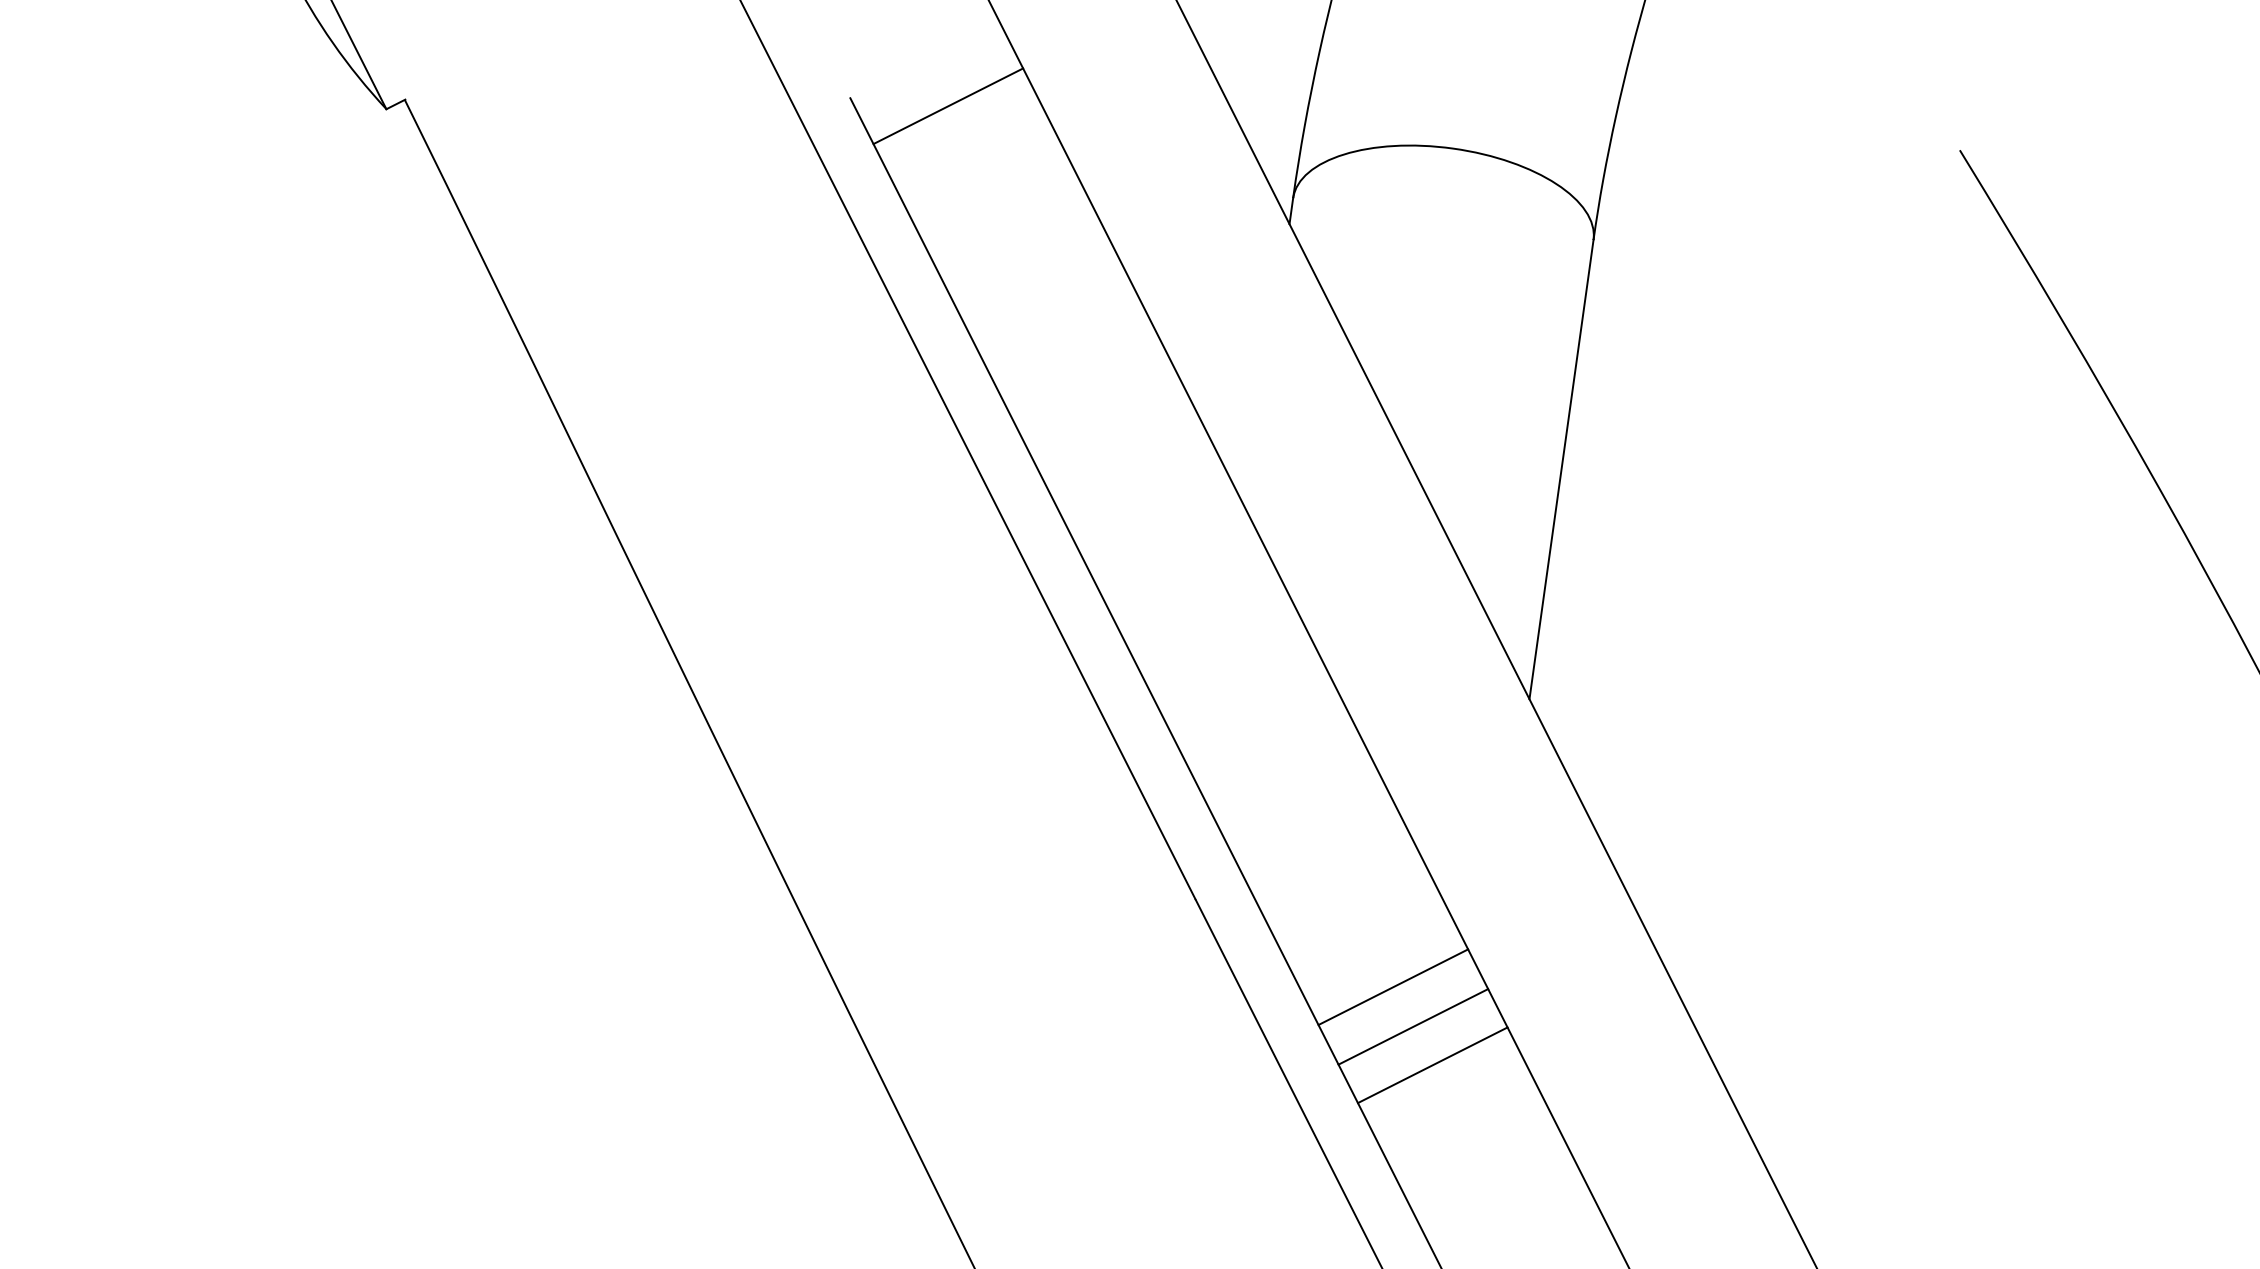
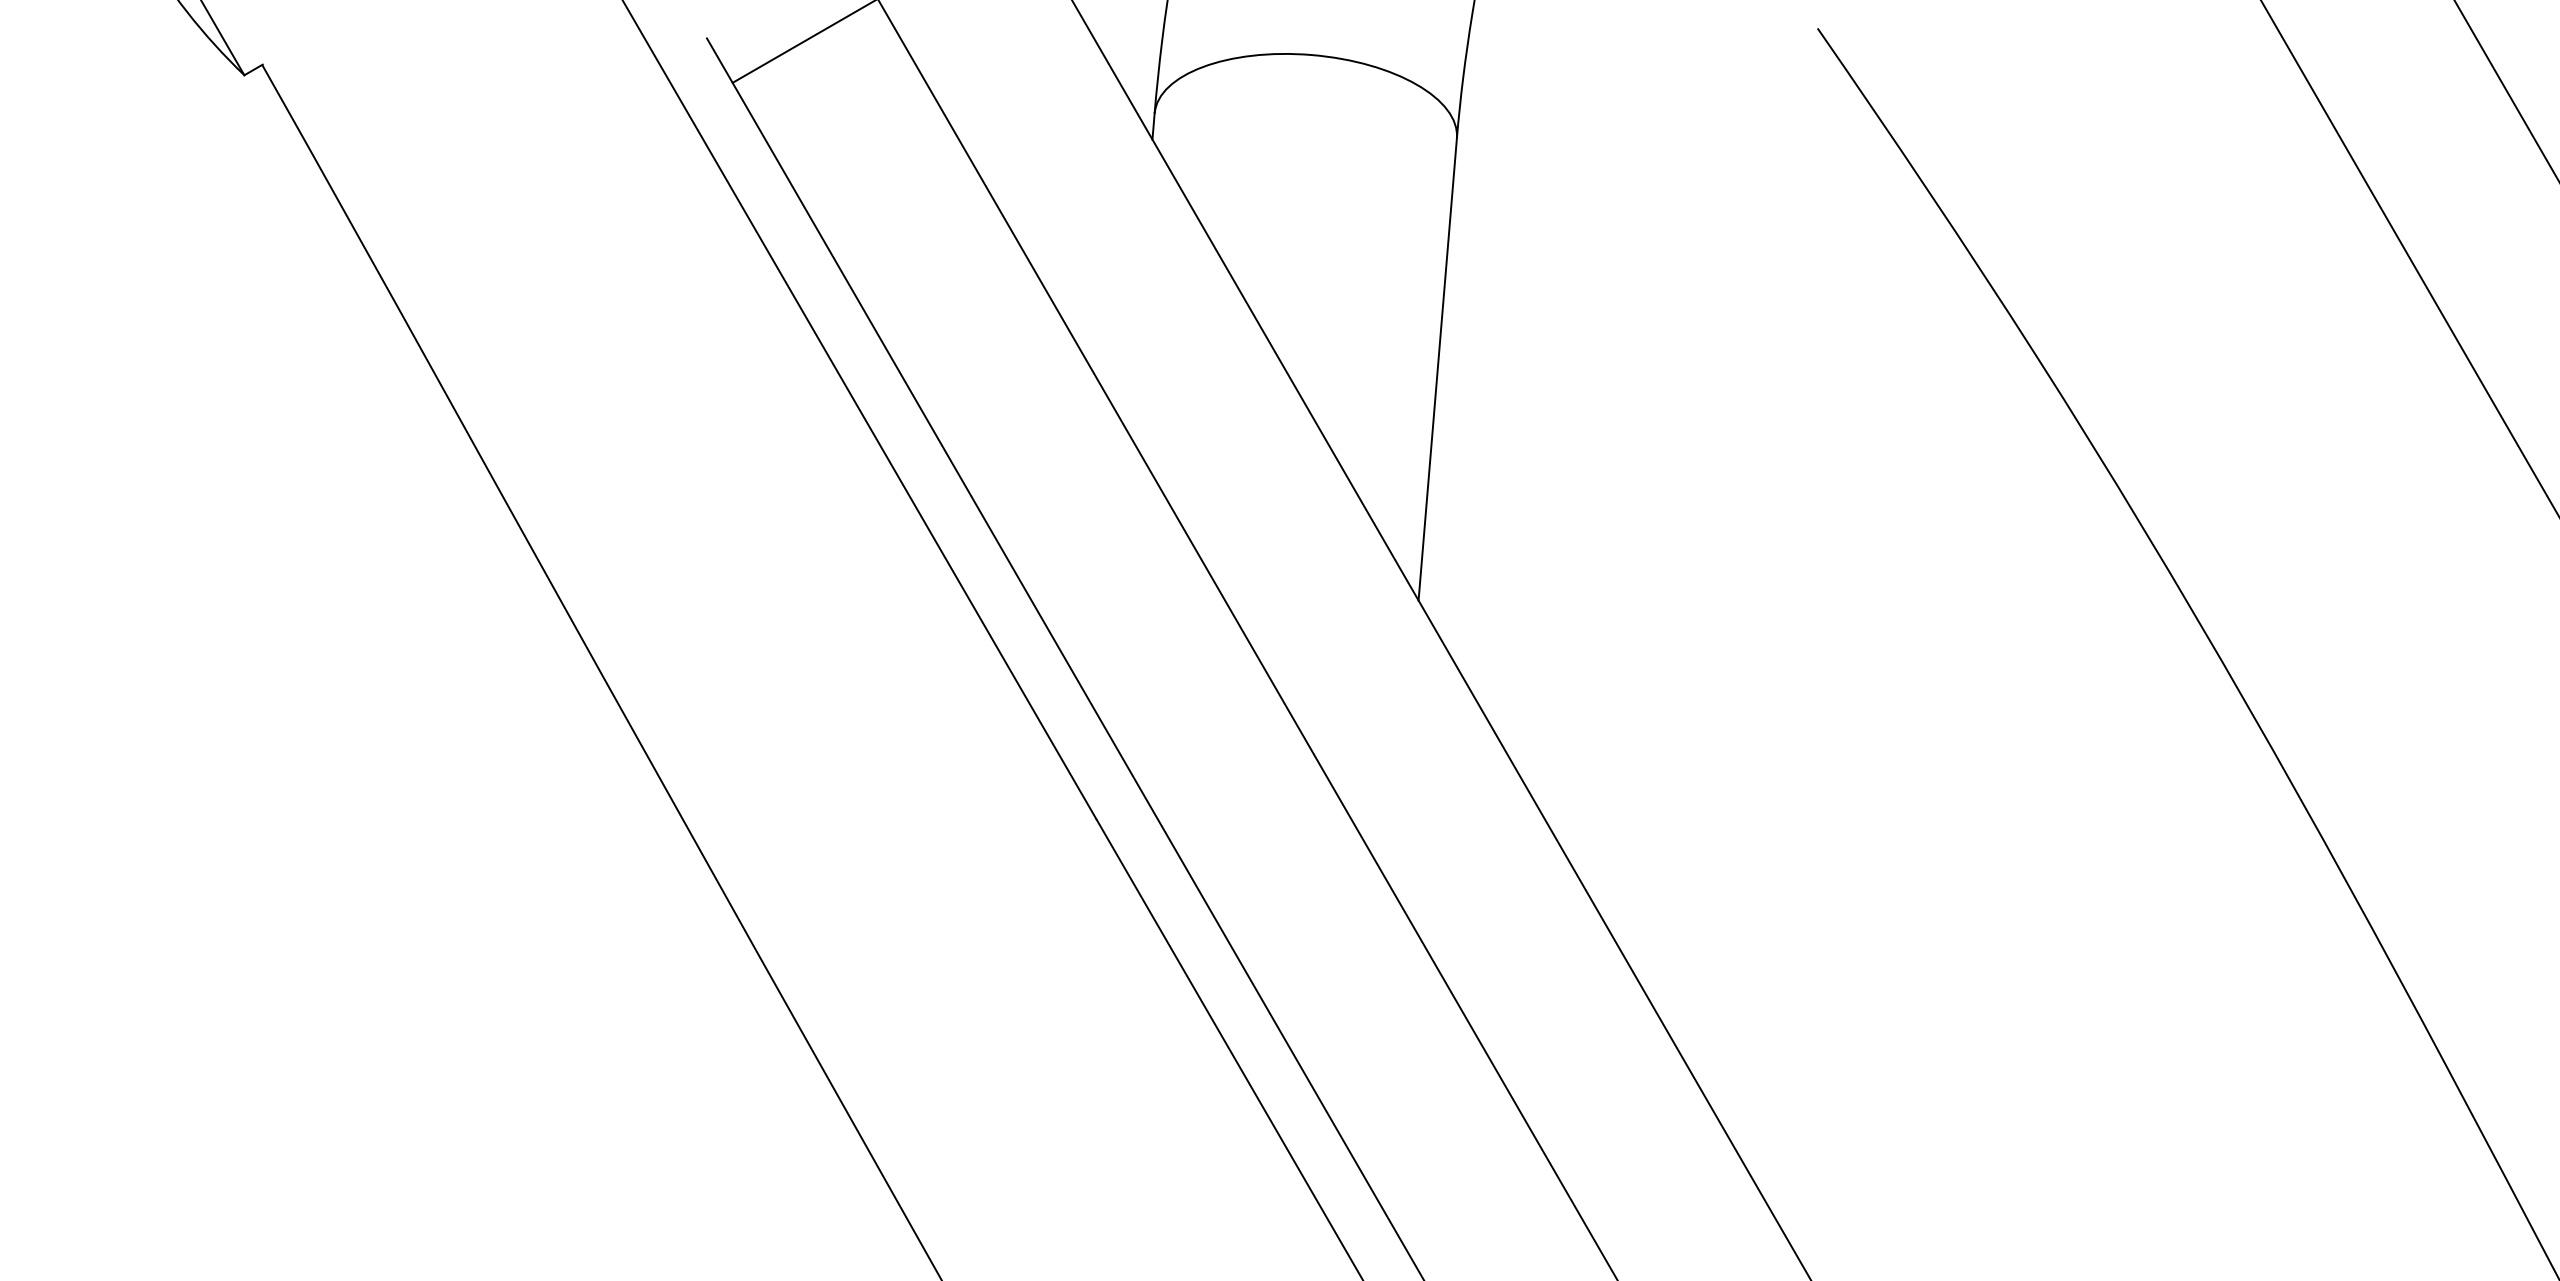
line: (1393, 987) -> (1298, 895), removed
line: (1412, 1027) -> (1320, 934), removed
line: (1431, 1065) -> (1341, 971), removed

